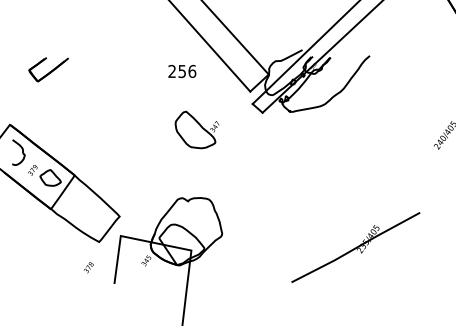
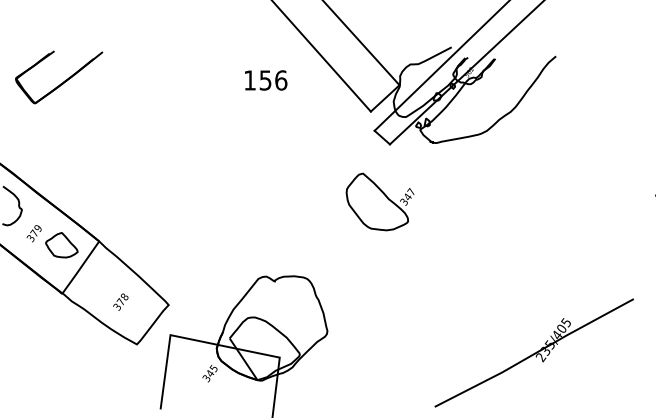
part: (48, 69) -> (58, 77), size x1.43
text: (171, 70) -> (248, 78), 256 -> 156
part: (196, 129) -> (378, 201), moved
text: (88, 267) -> (120, 301), moved

